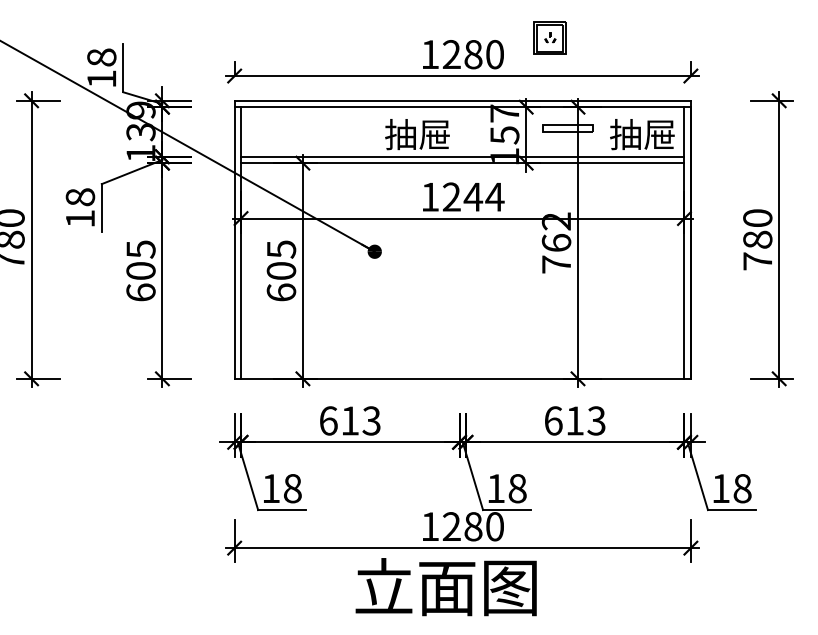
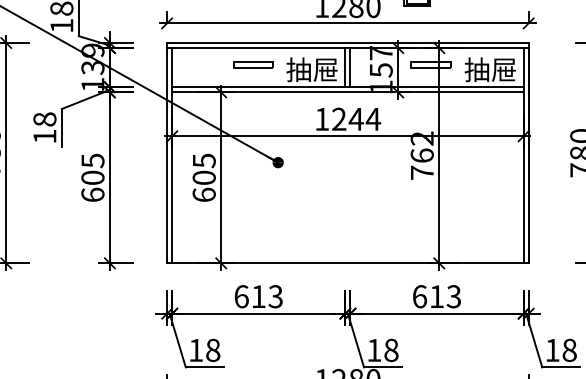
part: (342, 128) -> (252, 64), added
line: (459, 131) -> (345, 67), added
line: (465, 131) -> (350, 67), added

